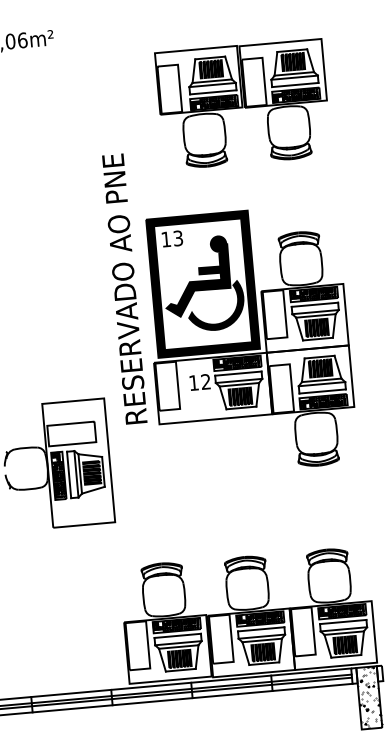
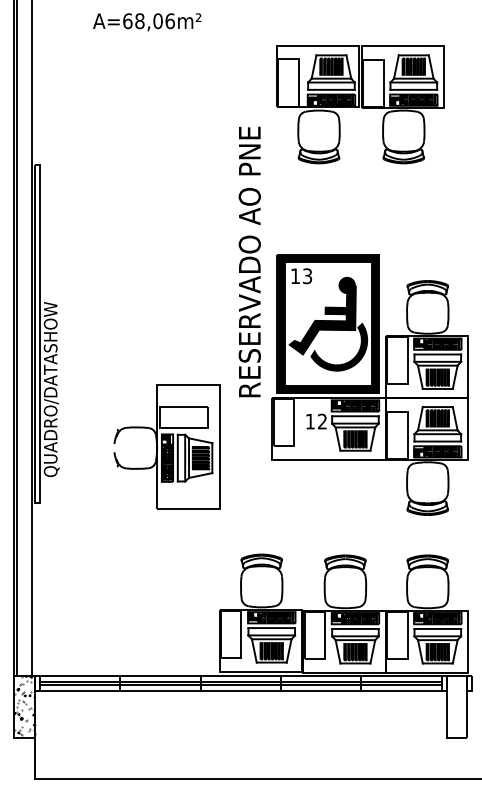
part: (243, 104) -> (360, 104), moved
text: (124, 288) -> (249, 261), moved
part: (249, 340) -> (369, 384), moved
hatch: (368, 696) -> (456, 705), removed

